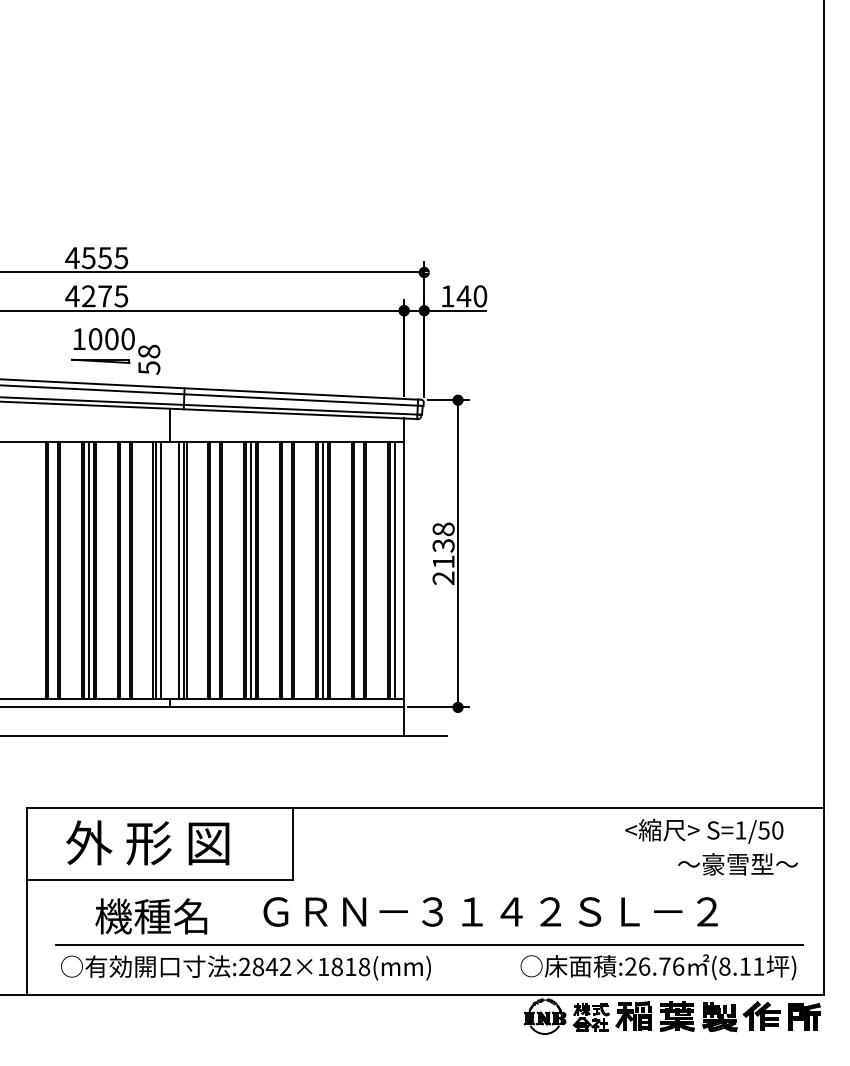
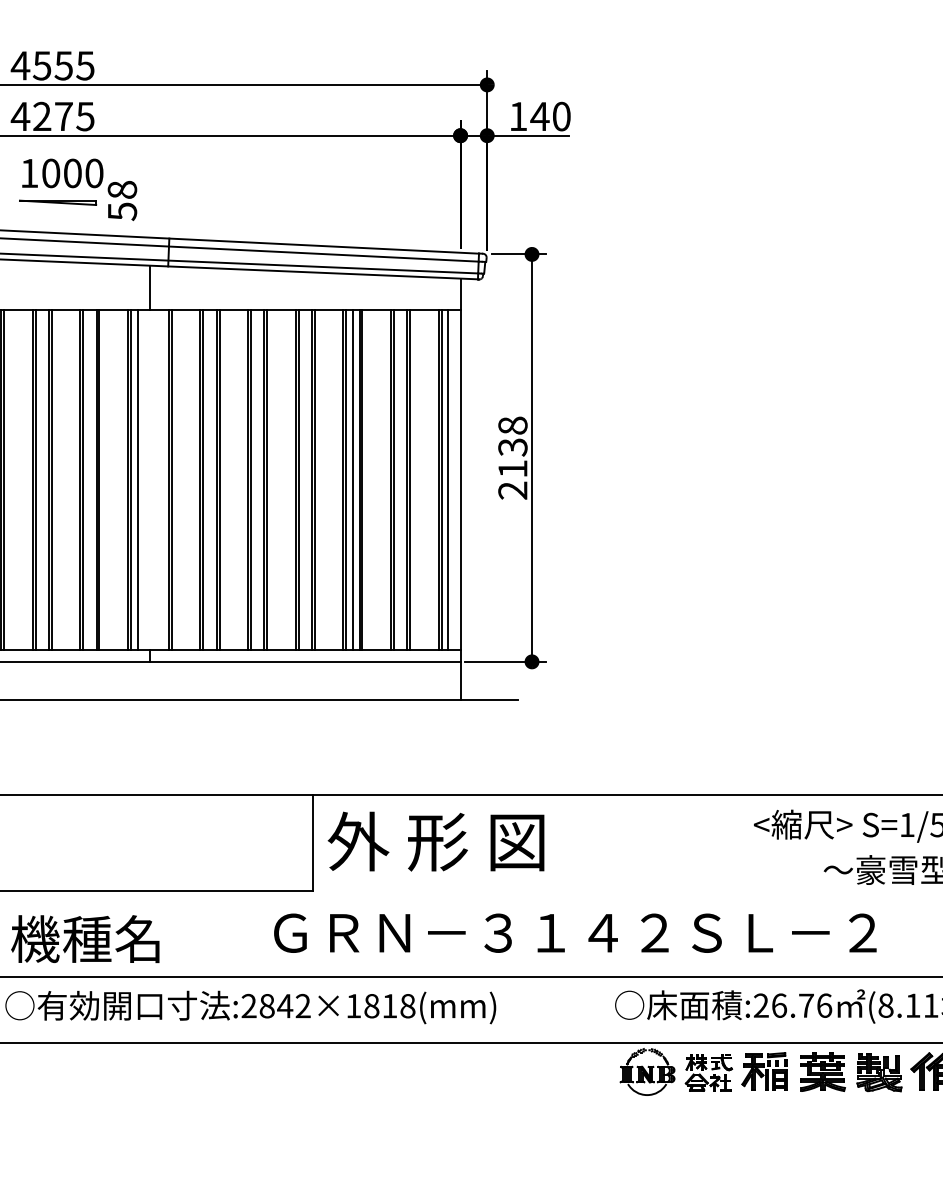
line: (88, 570) -> (41, 480), removed
line: (179, 570) -> (162, 480), removed
line: (251, 570) -> (258, 480), removed
text: (147, 842) -> (435, 841), moved
text: (151, 916) -> (85, 939), moved

